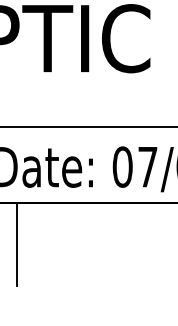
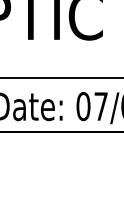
line: (16, 244) -> (8, 160), removed

